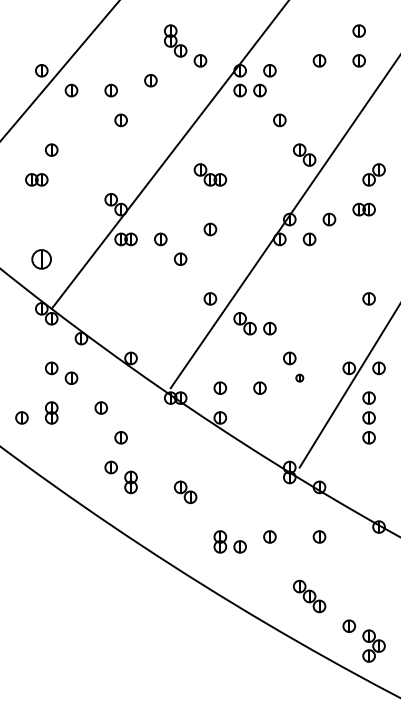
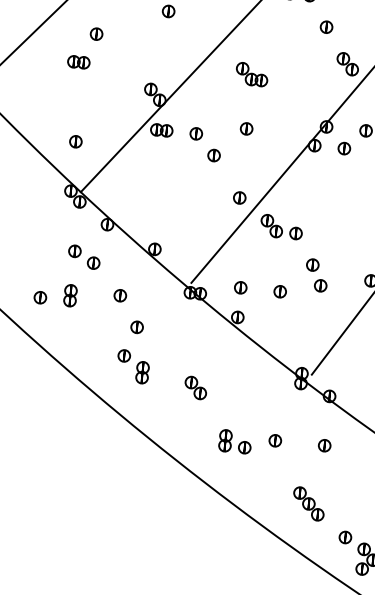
part: (41, 258) -> (75, 141), size x0.62
part: (299, 377) -> (320, 285), size x1.67

